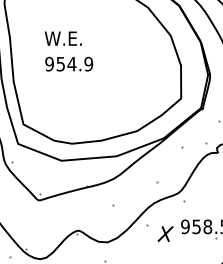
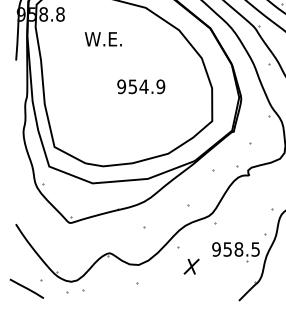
text: (62, 38) -> (102, 39), moved
text: (69, 63) -> (141, 86), moved
part: (165, 233) -> (191, 266), moved

